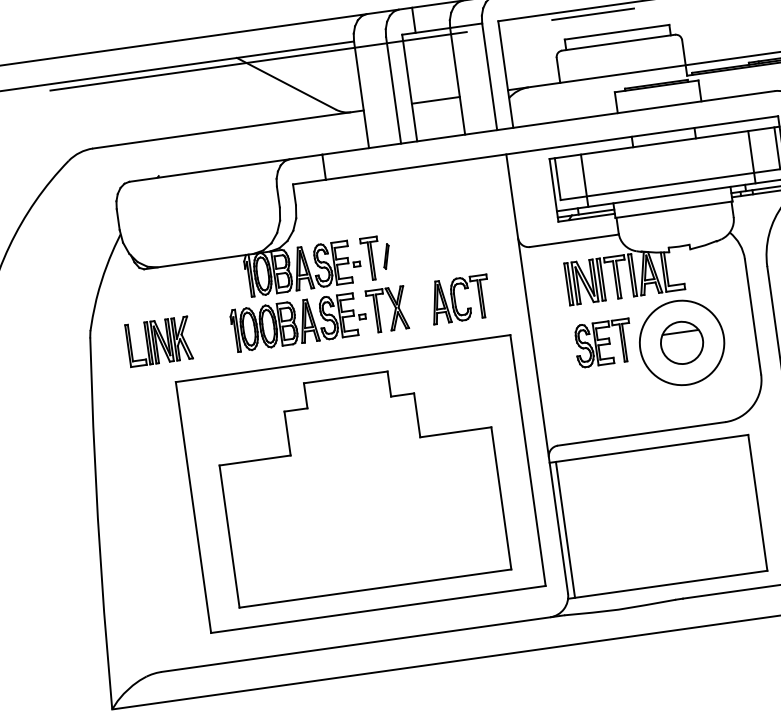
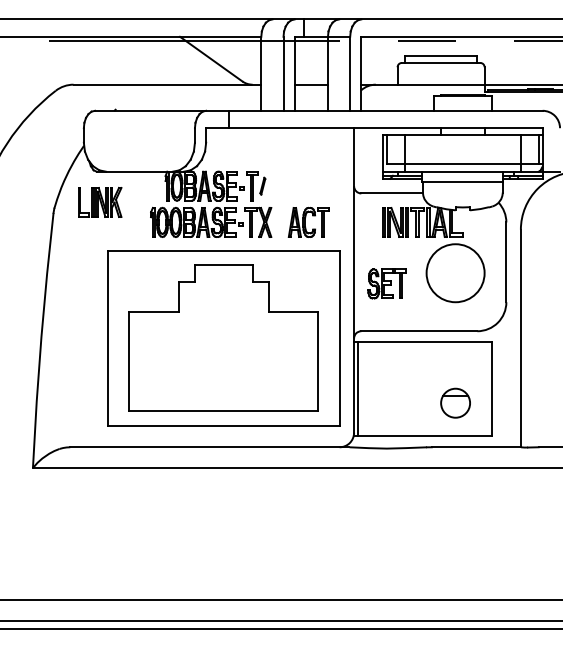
part: (159, 341) -> (100, 202), moved
part: (681, 341) -> (455, 402), moved
part: (602, 342) -> (386, 283), moved

